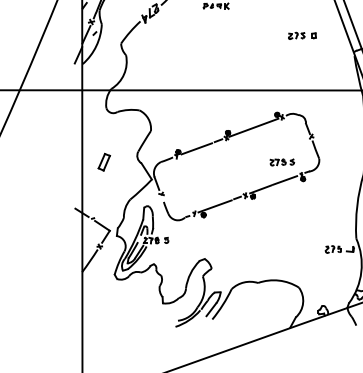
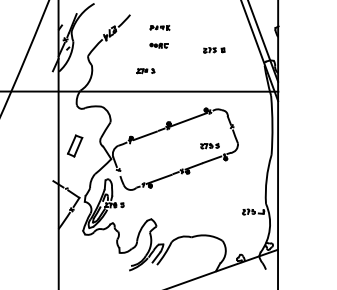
part: (214, 29) -> (158, 45), added
part: (302, 36) -> (214, 50), moved
part: (197, 63) -> (145, 71), added
part: (104, 161) -> (75, 145), size x1.67

